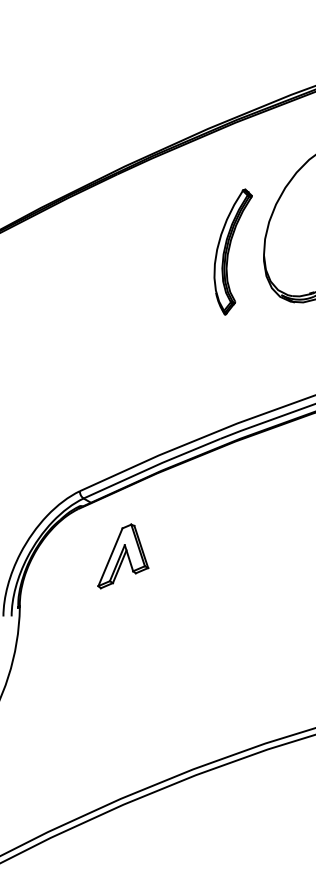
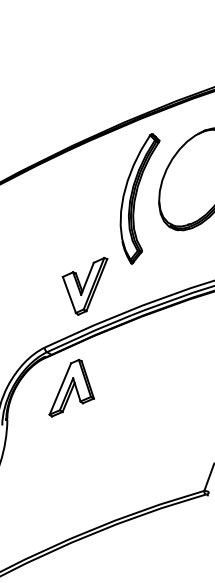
part: (232, 251) -> (139, 198), size x1.67
part: (143, 392) -> (84, 286), added
part: (122, 555) -> (71, 387), size x1.43

